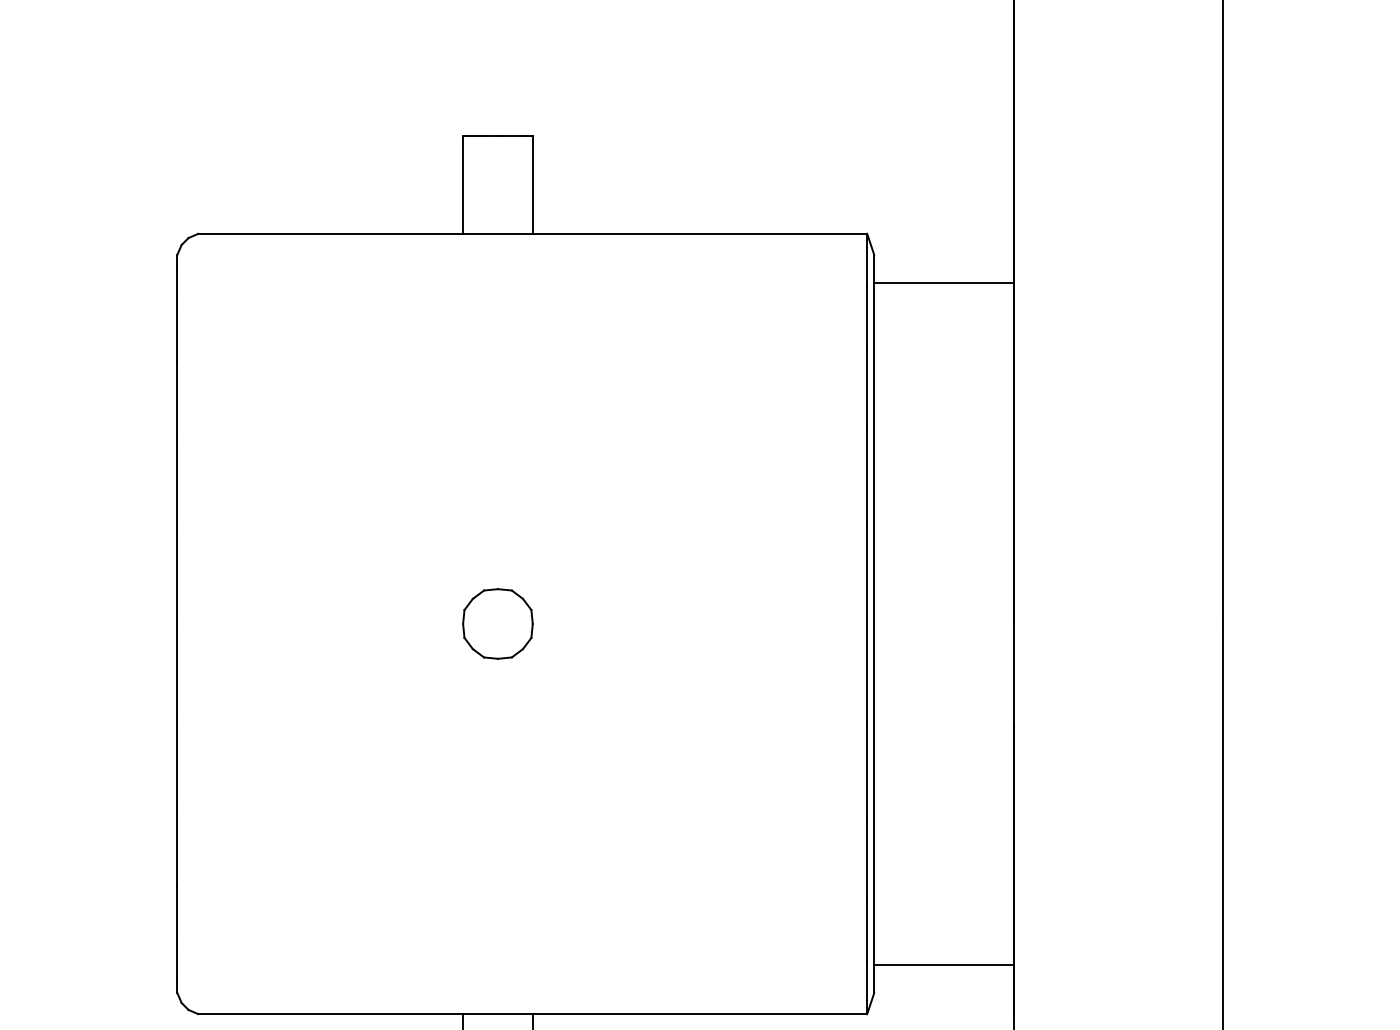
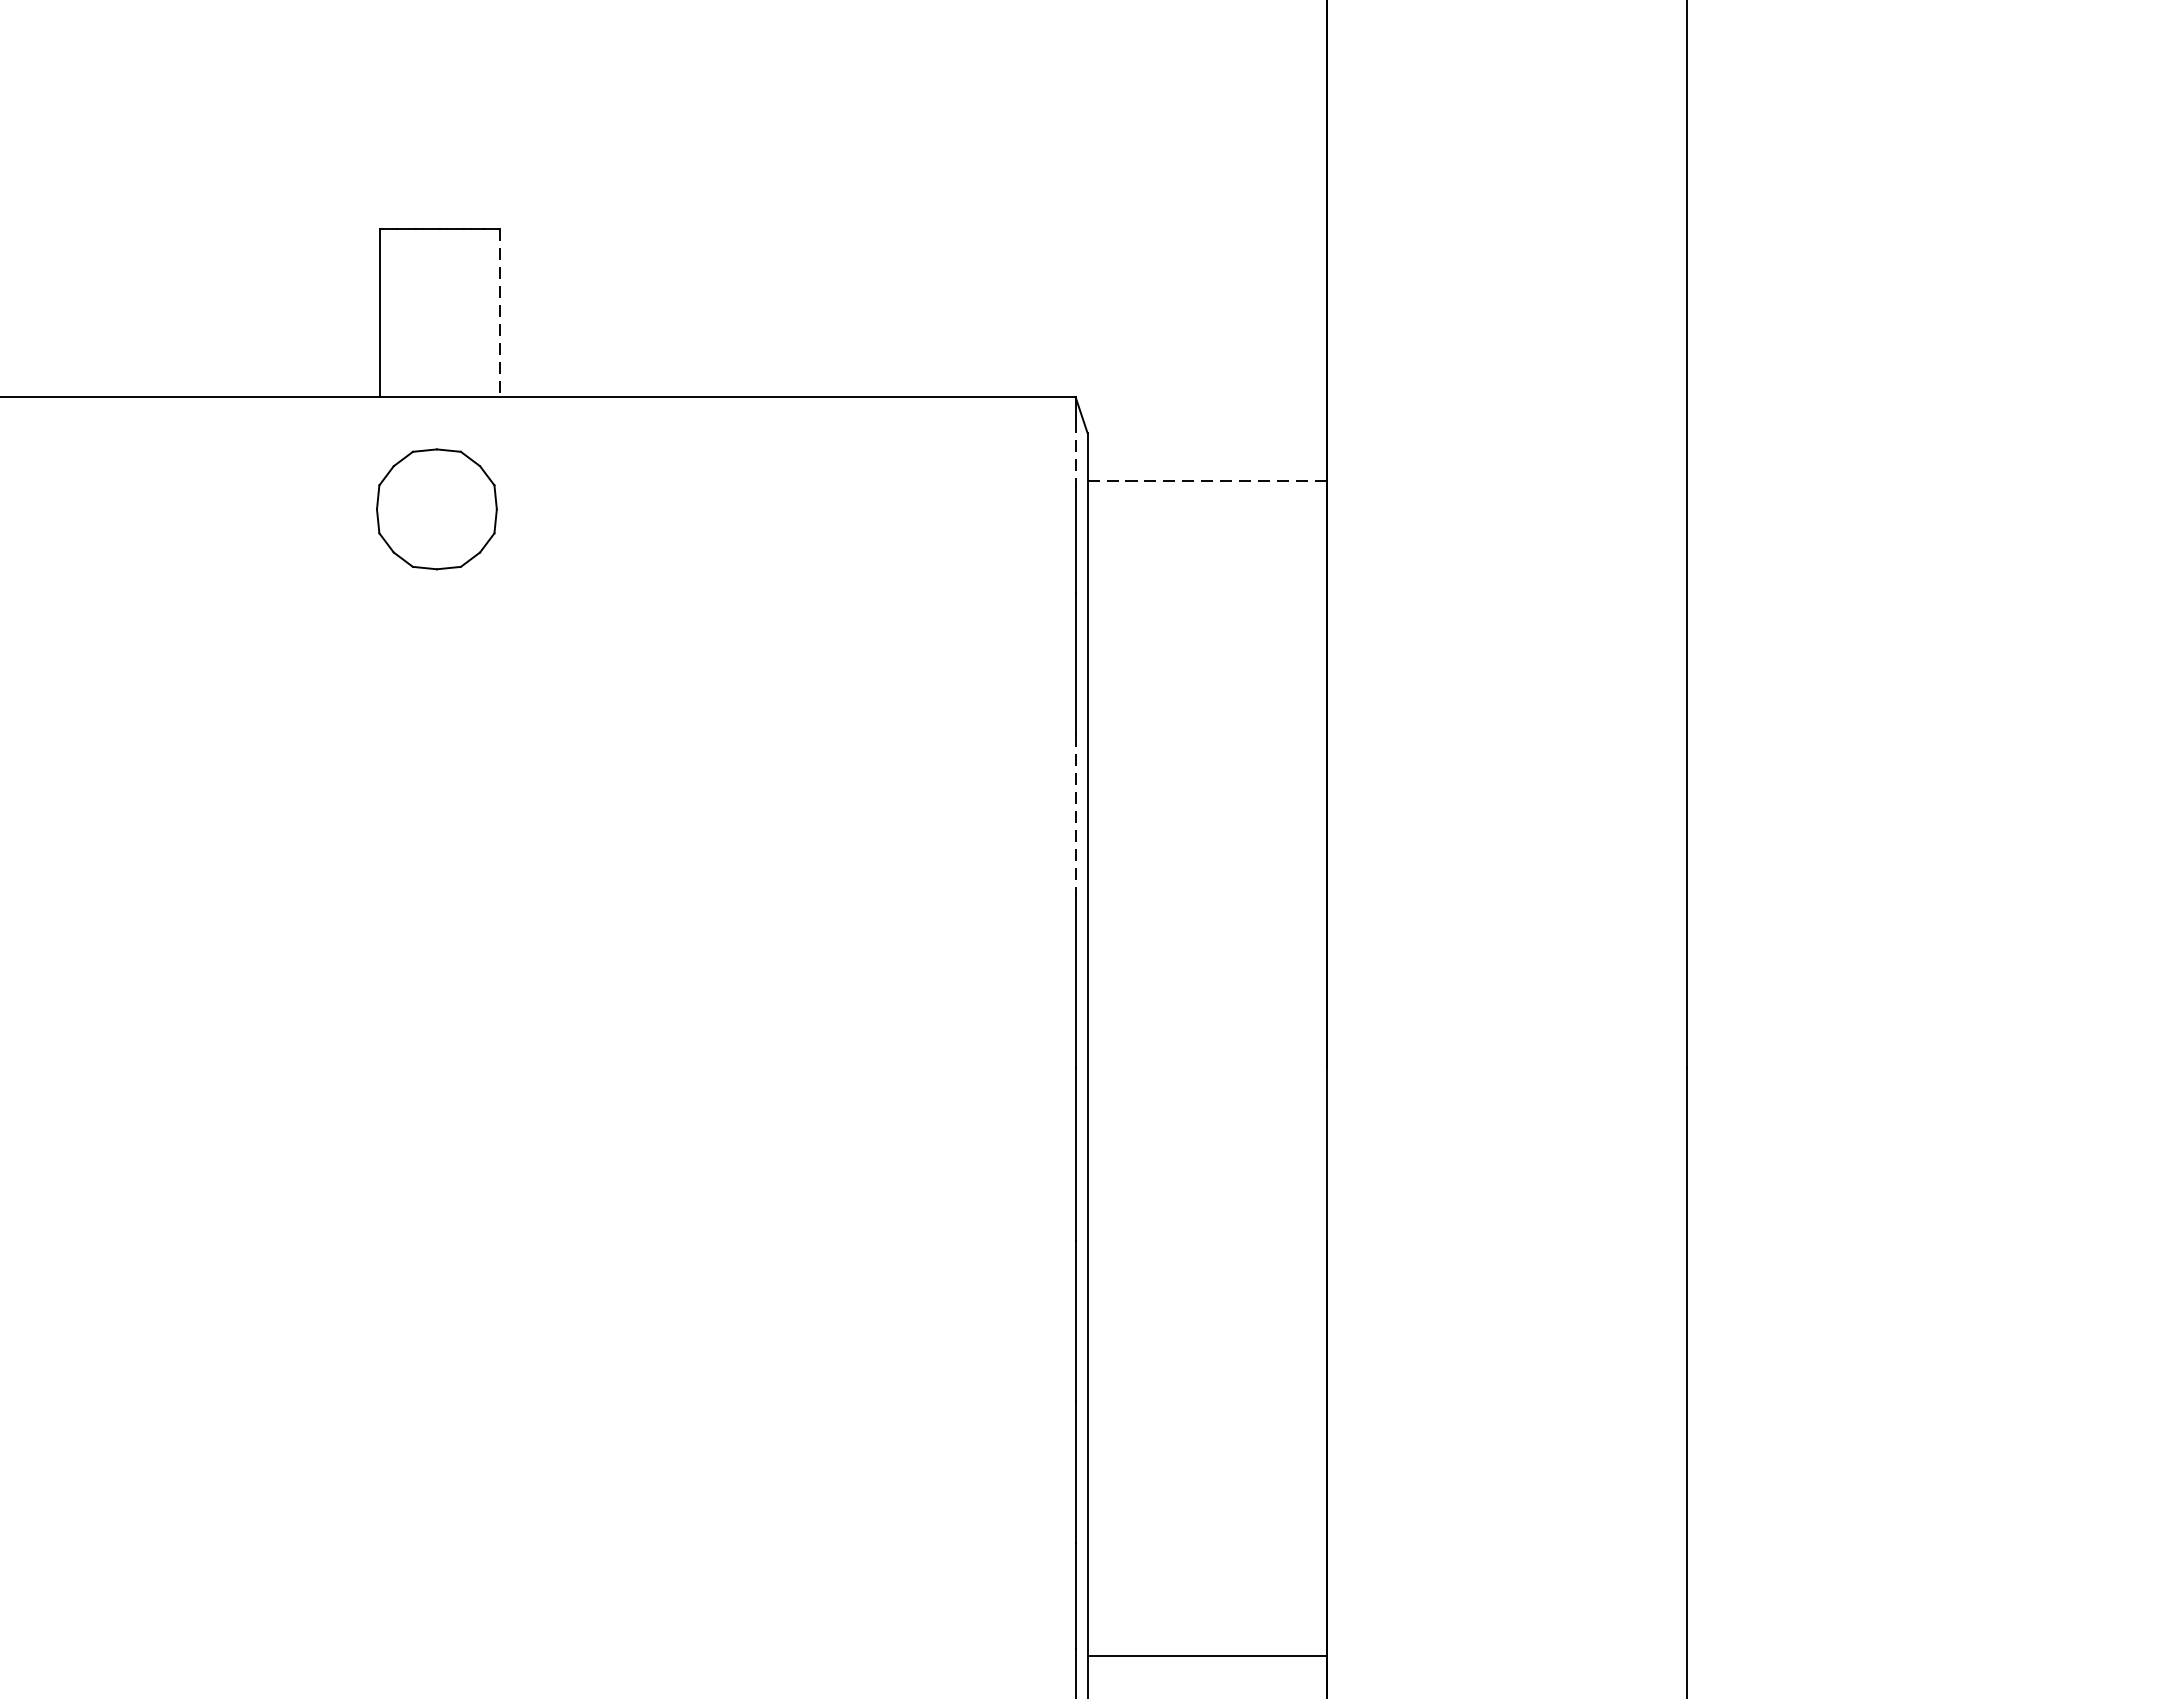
line: (532, 185) -> (499, 314), solid -> dashed
line: (867, 267) -> (1076, 455), solid -> dashed
line: (943, 282) -> (1206, 480), solid -> dashed
line: (867, 476) -> (1076, 814), solid -> dashed
part: (497, 623) -> (436, 508), moved

